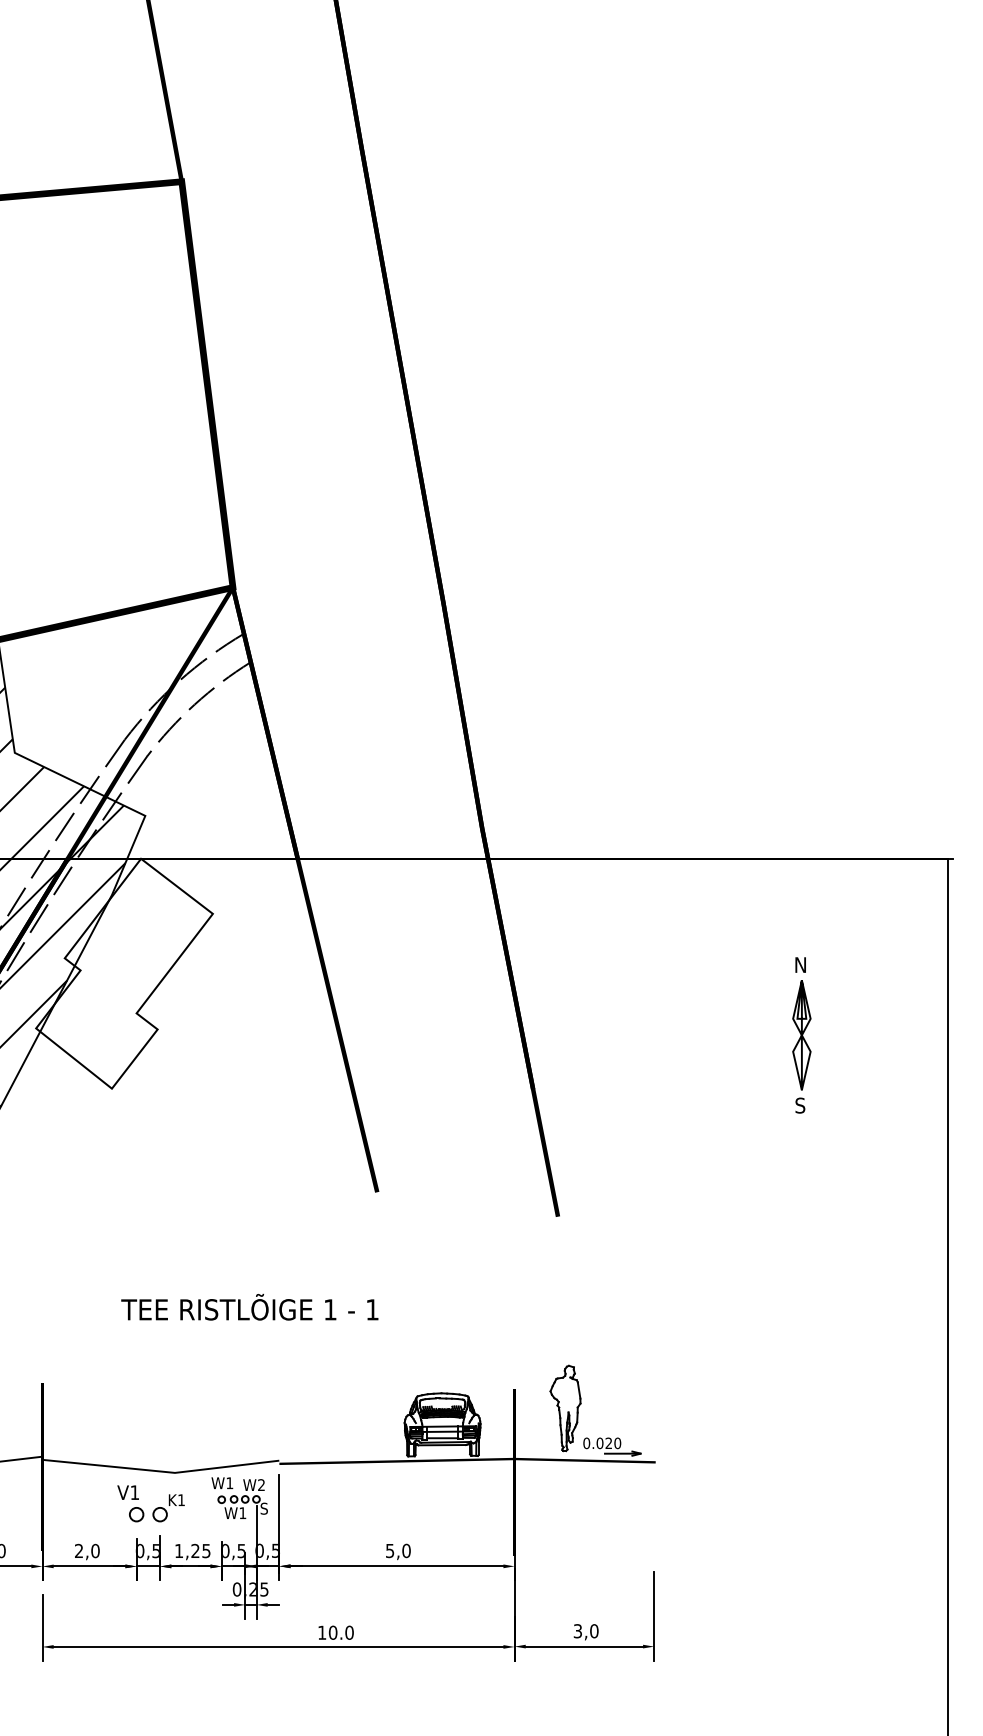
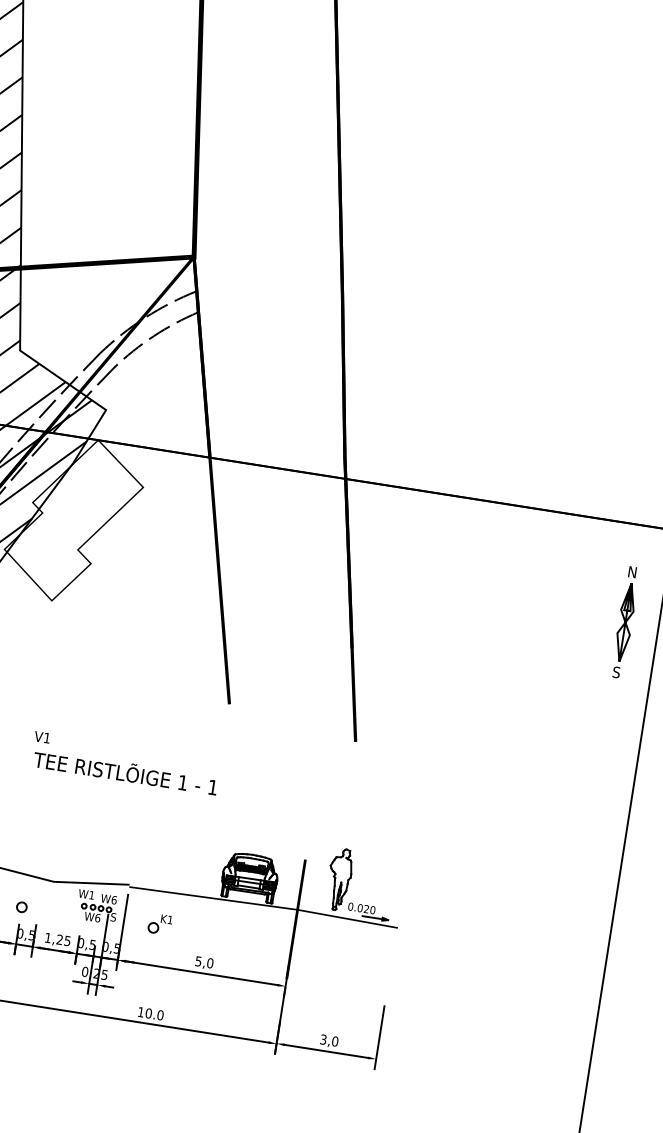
part: (801, 1035) -> (625, 622), moved
text: (261, 1485) -> (114, 900), W2 -> W6
text: (127, 1492) -> (41, 737), moved
part: (168, 1508) -> (160, 924), moved
text: (242, 1513) -> (97, 918), W1 -> W6

